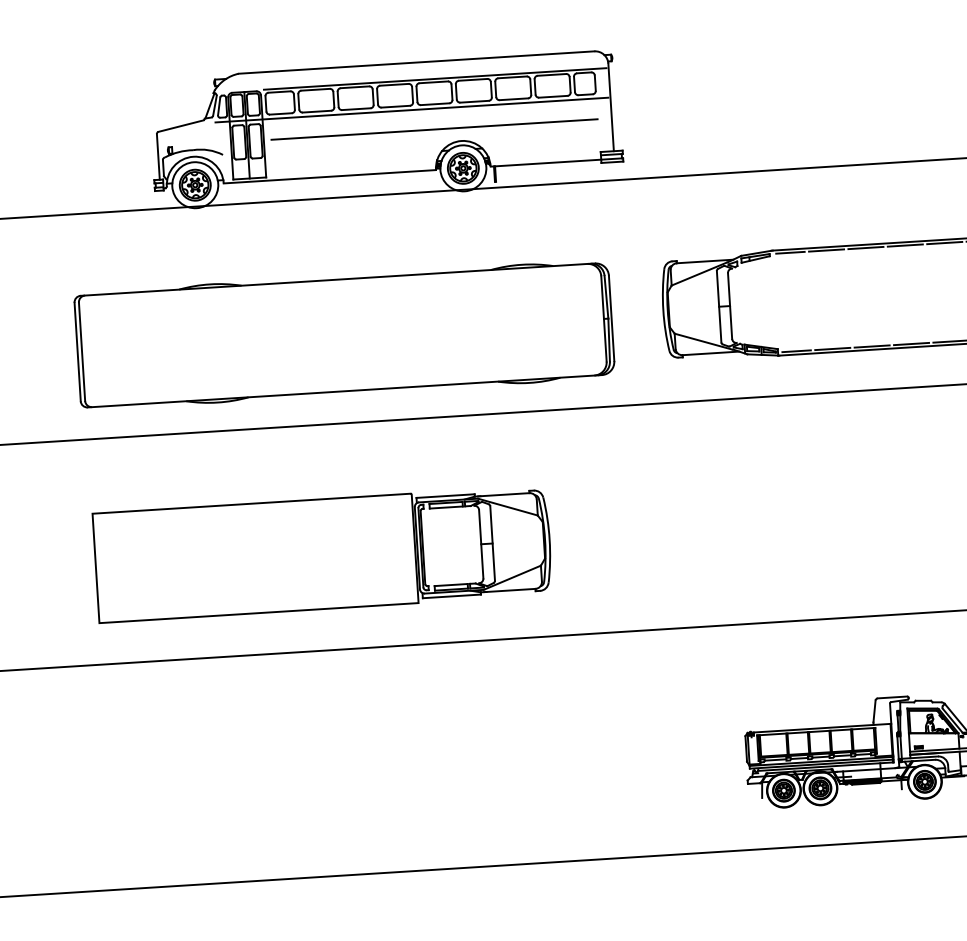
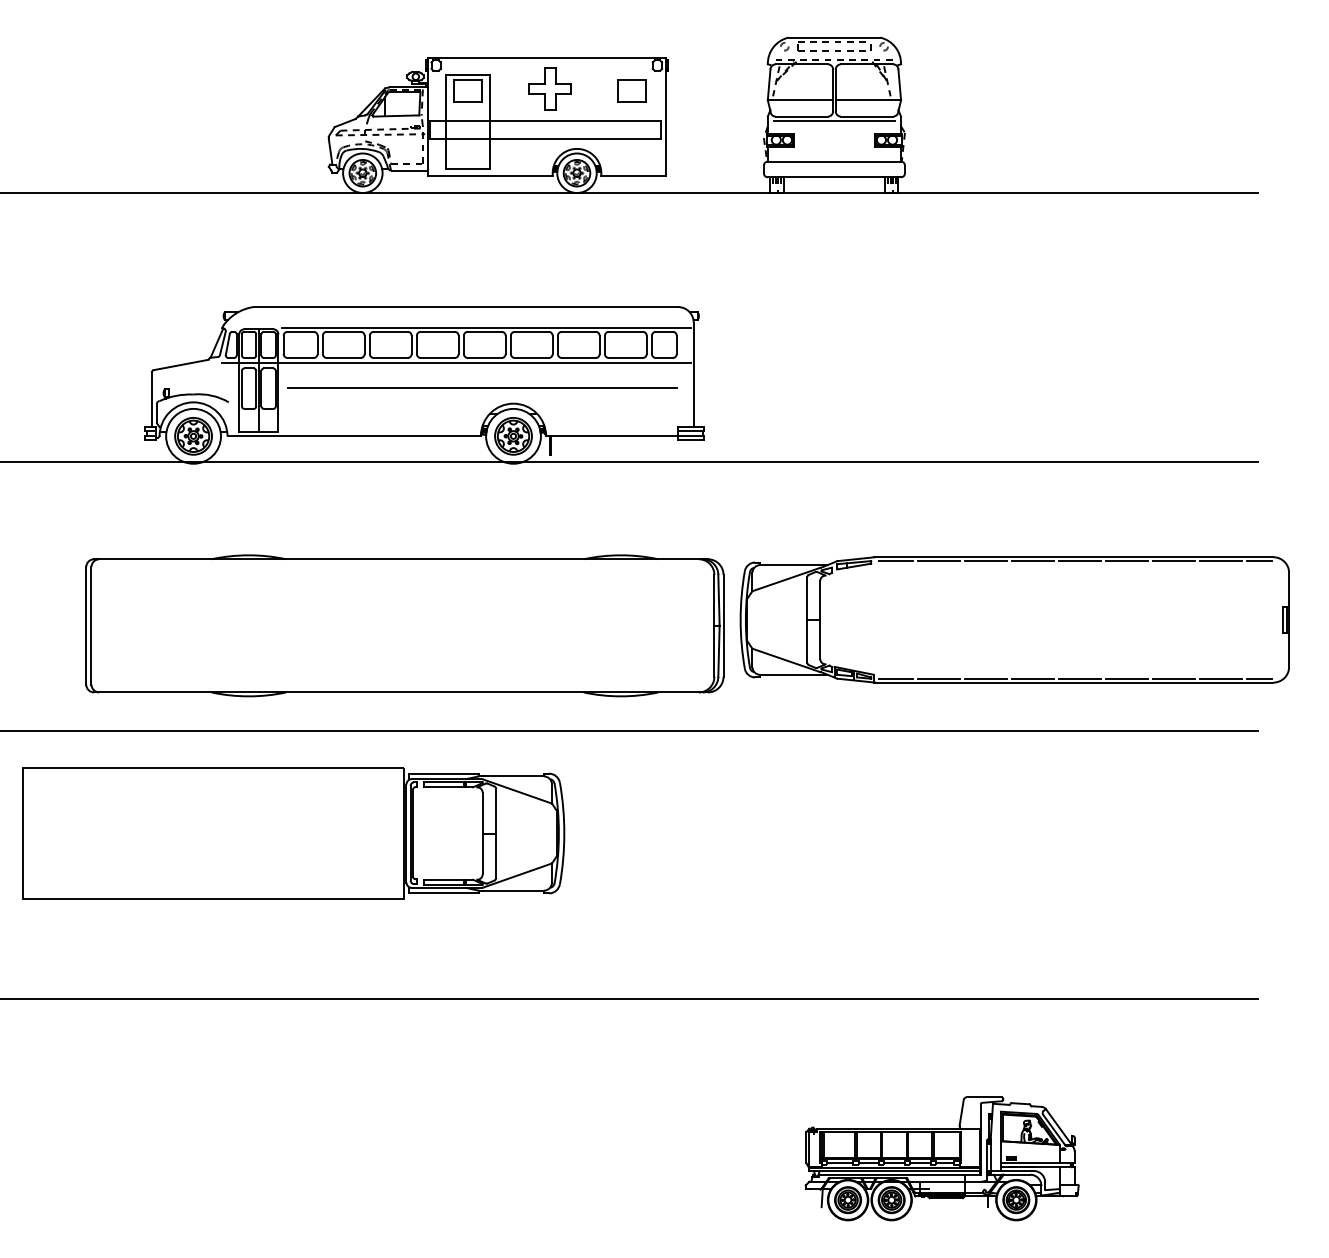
part: (344, 334) -> (404, 625), moved
part: (322, 554) -> (293, 833), moved

